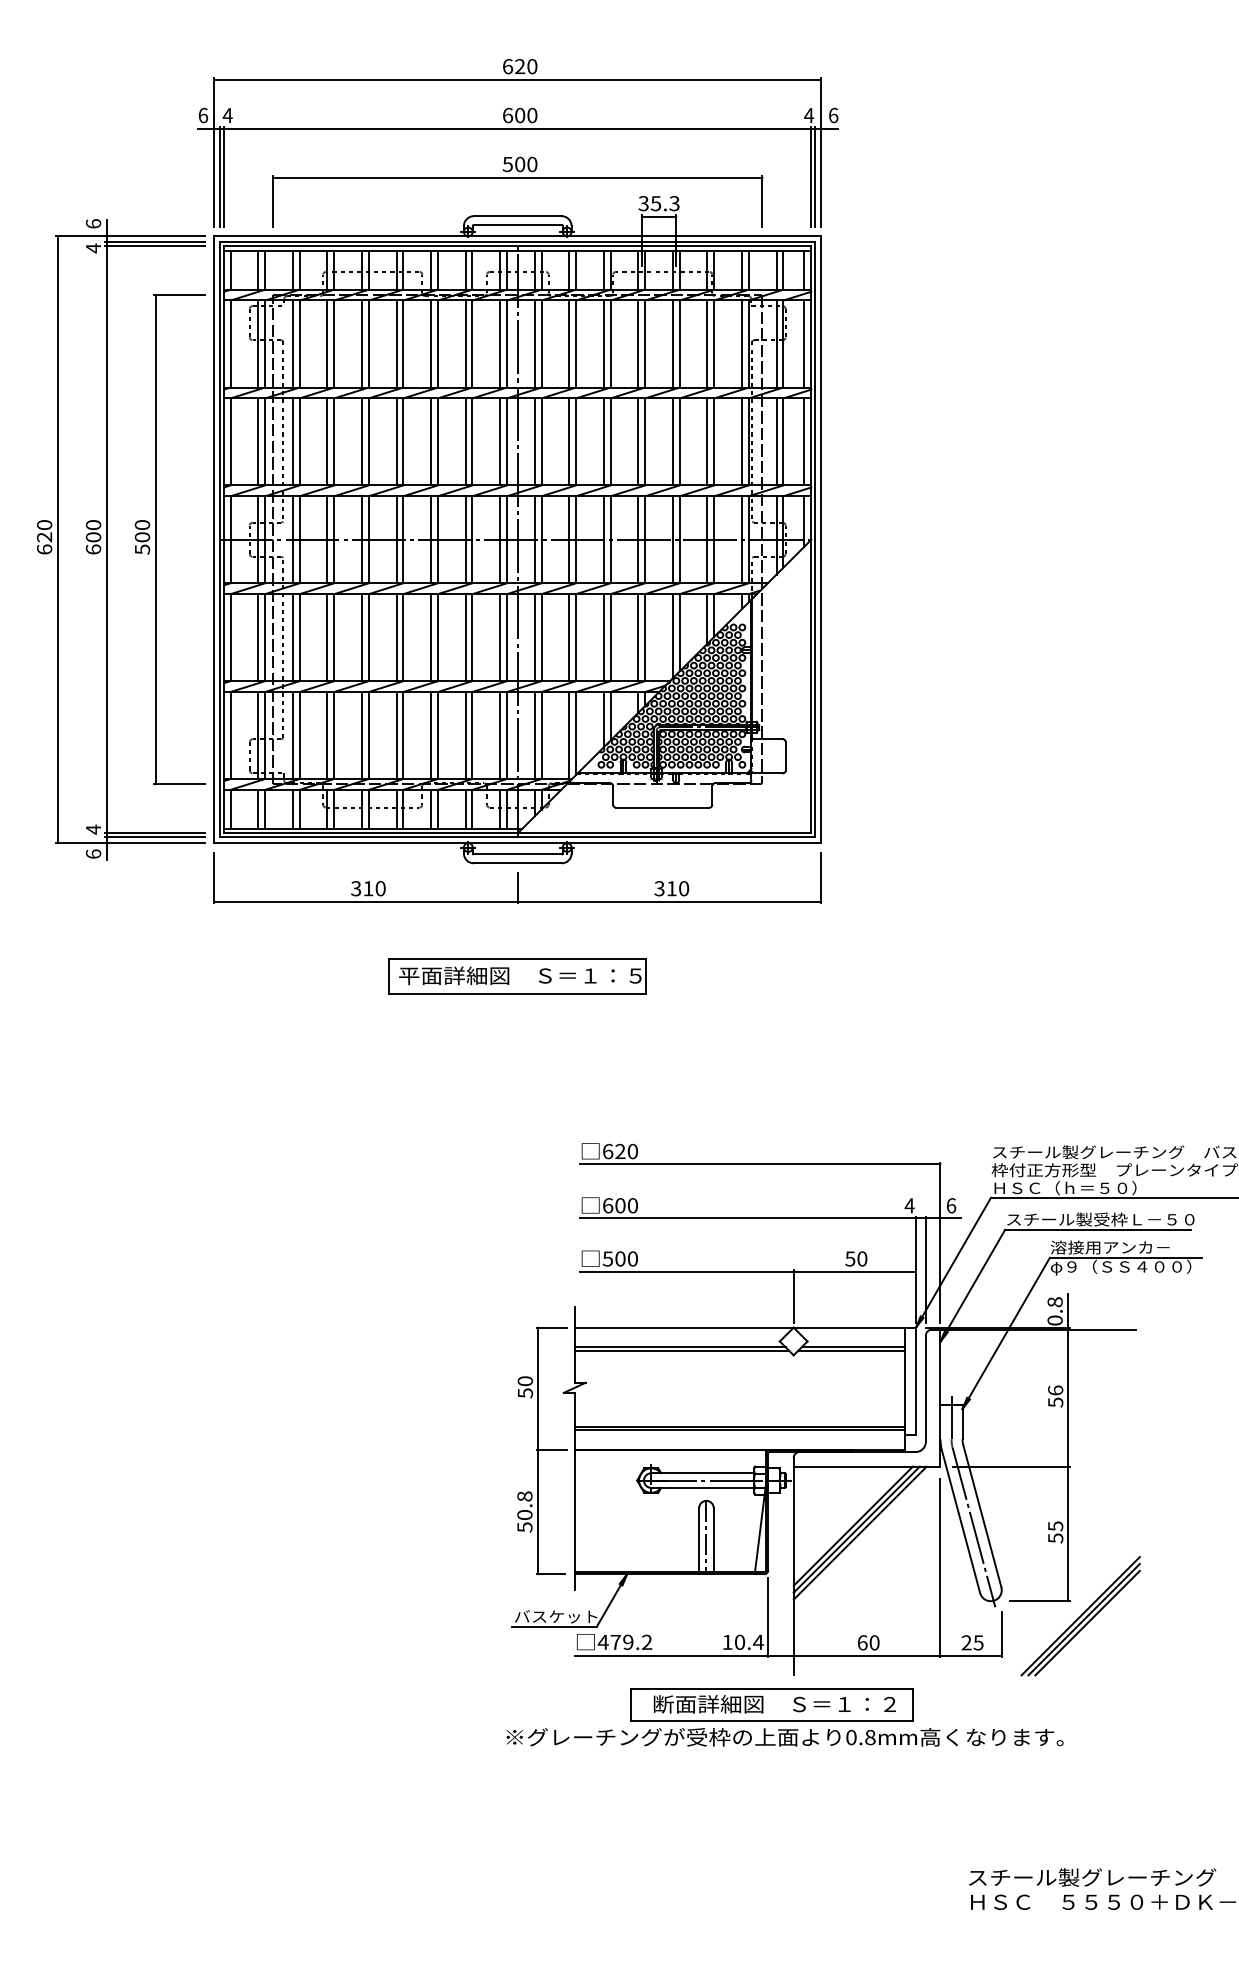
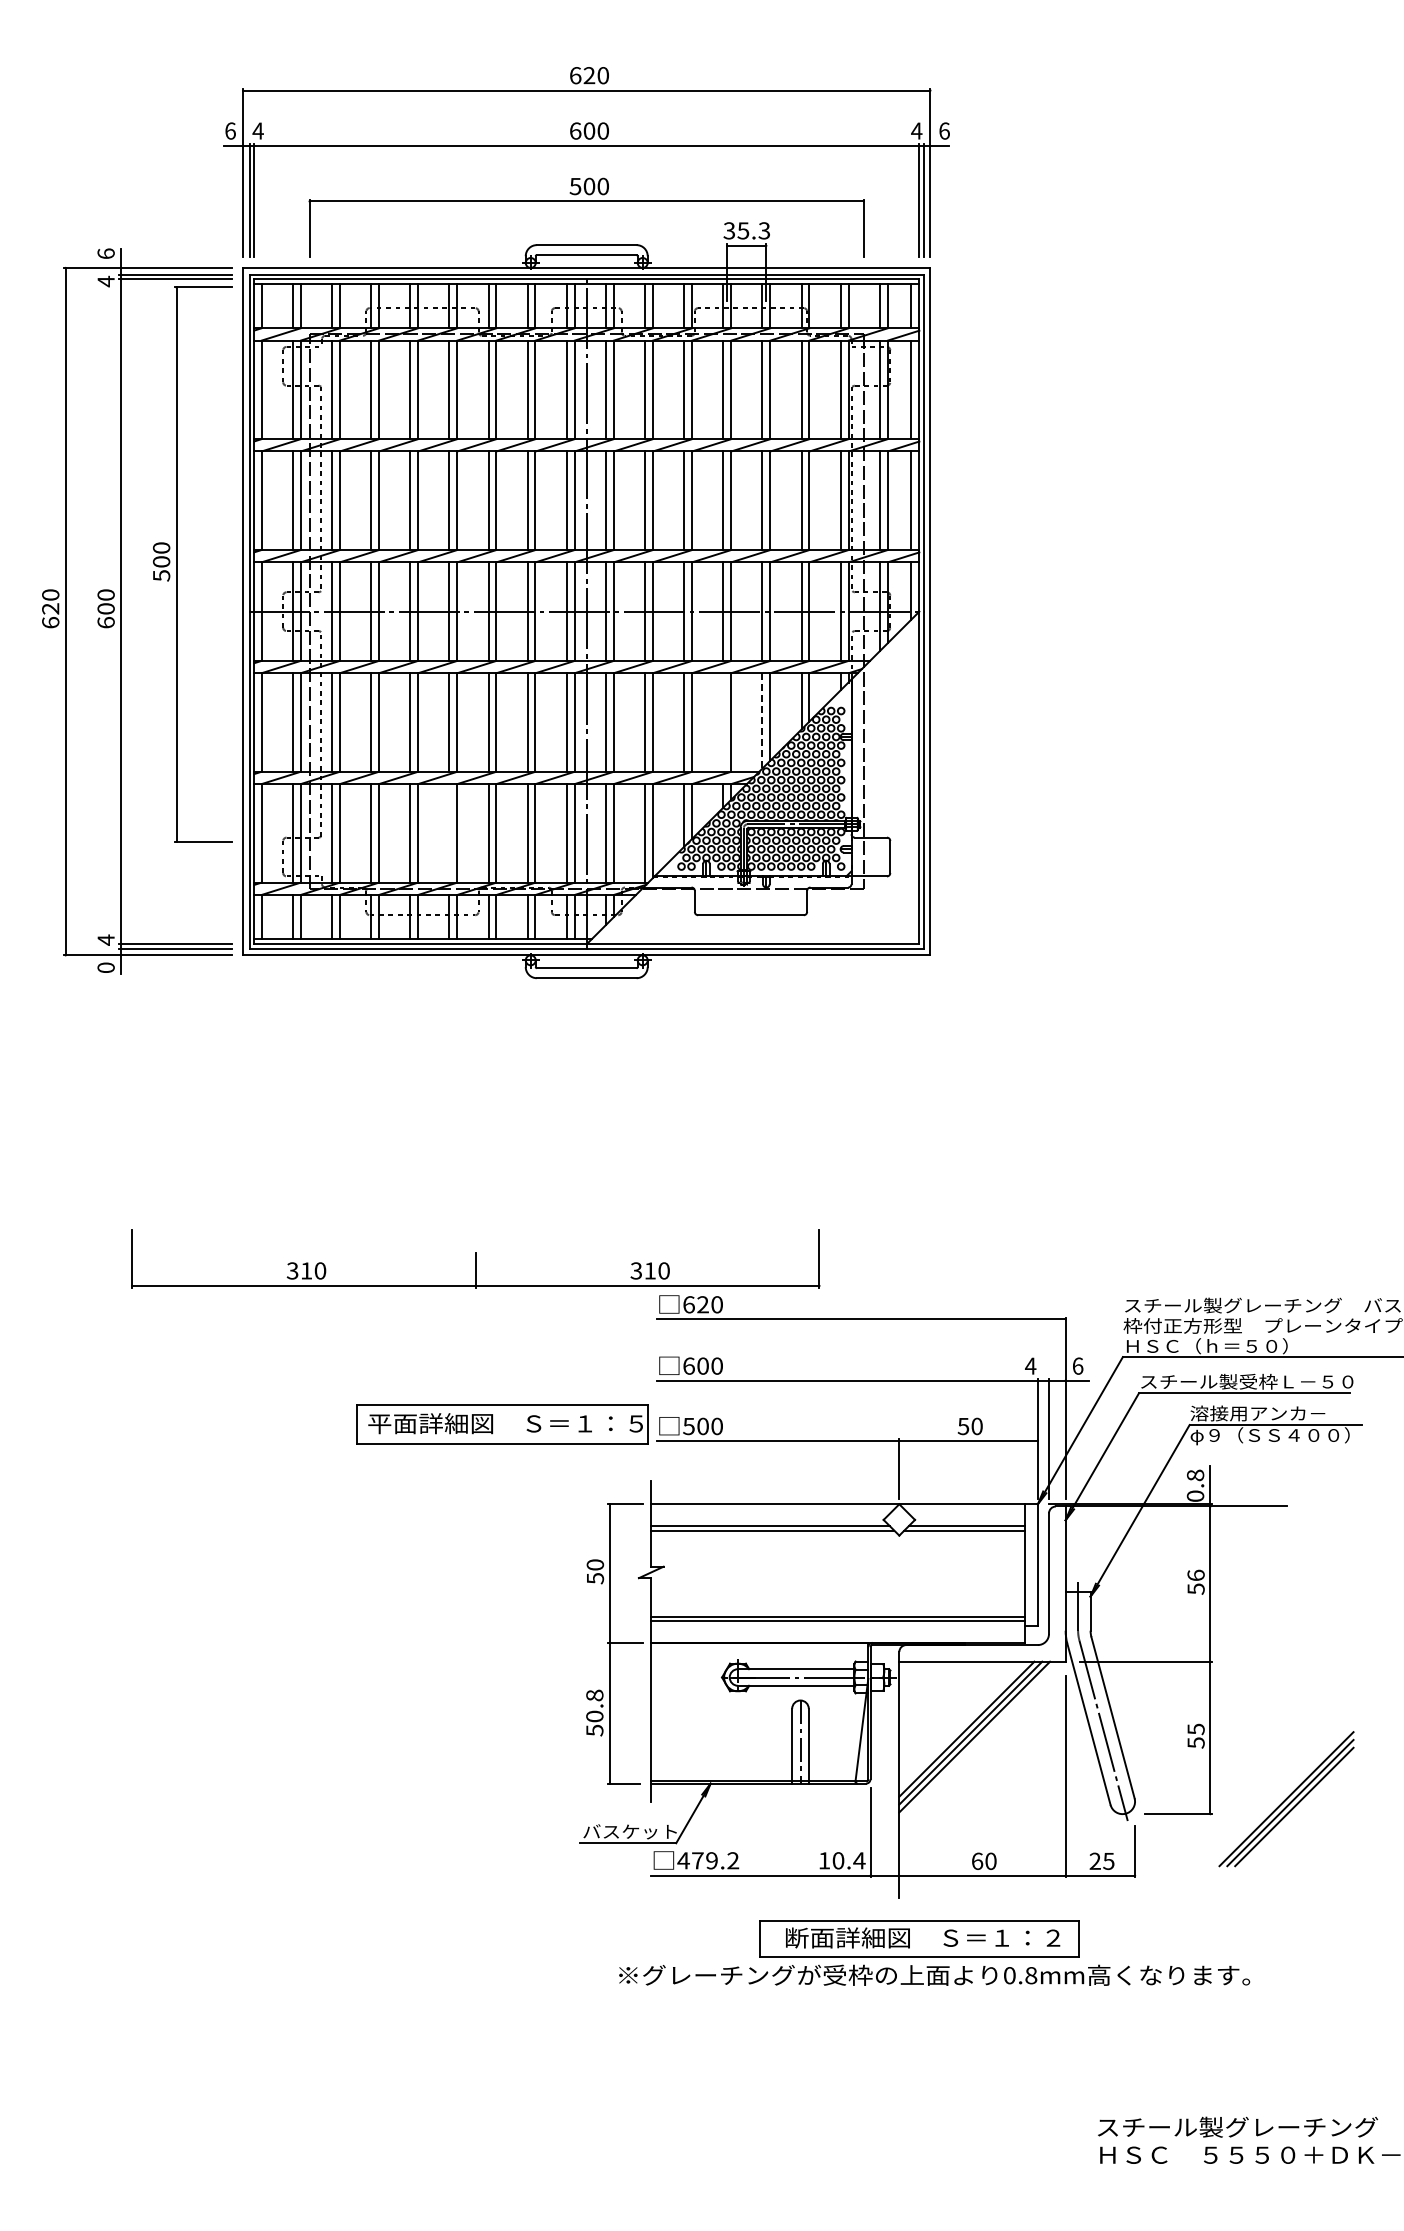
part: (156, 539) -> (177, 564), moved
line: (672, 635) -> (762, 720), solid -> dashed
line: (638, 637) -> (723, 722), removed
line: (396, 735) -> (449, 833), removed
text: (92, 853) -> (105, 967), 6 -> 0
part: (517, 877) -> (475, 1258), moved
part: (517, 976) -> (502, 1424), moved
part: (1080, 1616) -> (1286, 1799), moved
part: (785, 1717) -> (934, 1952), moved

